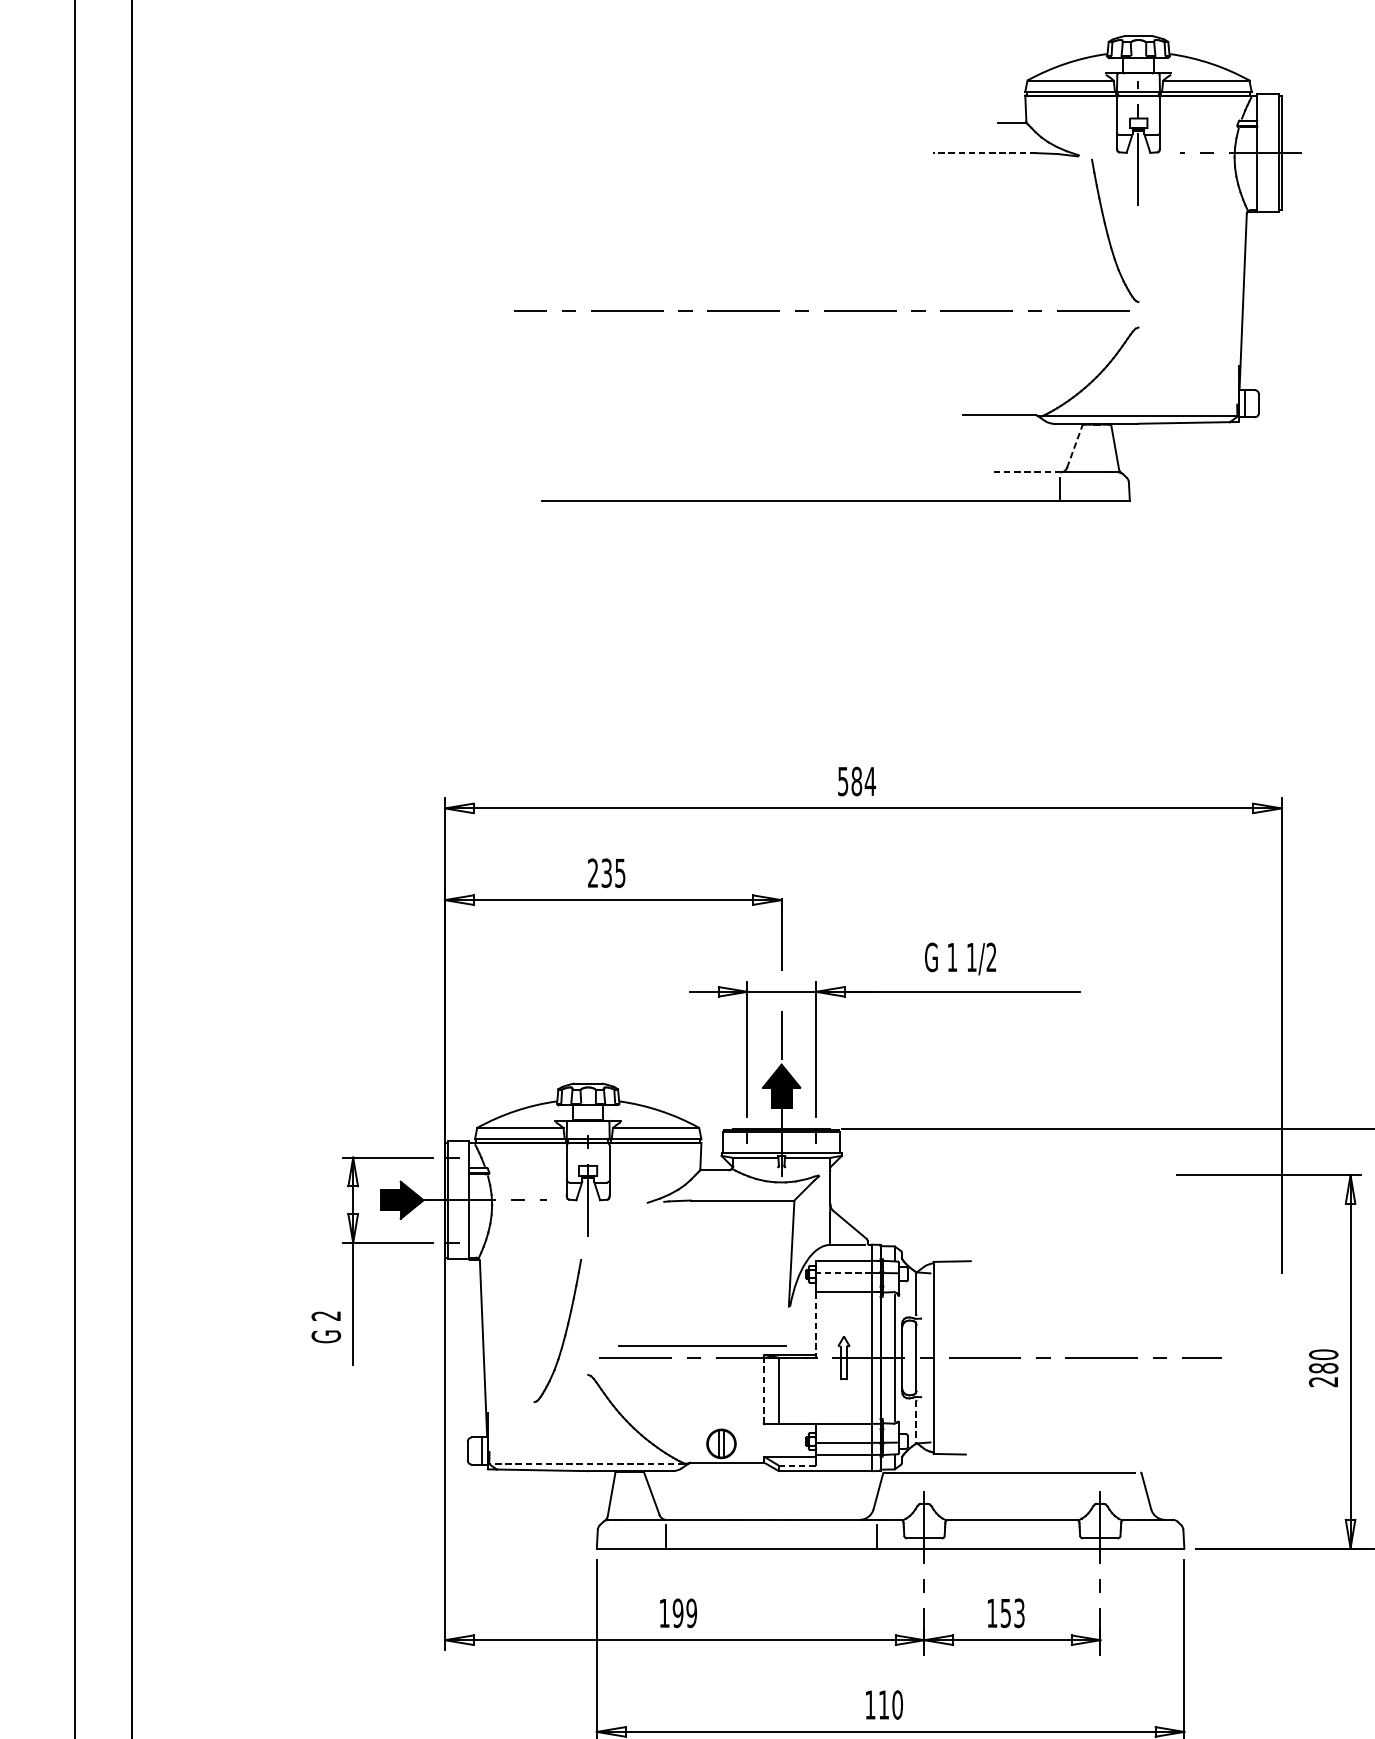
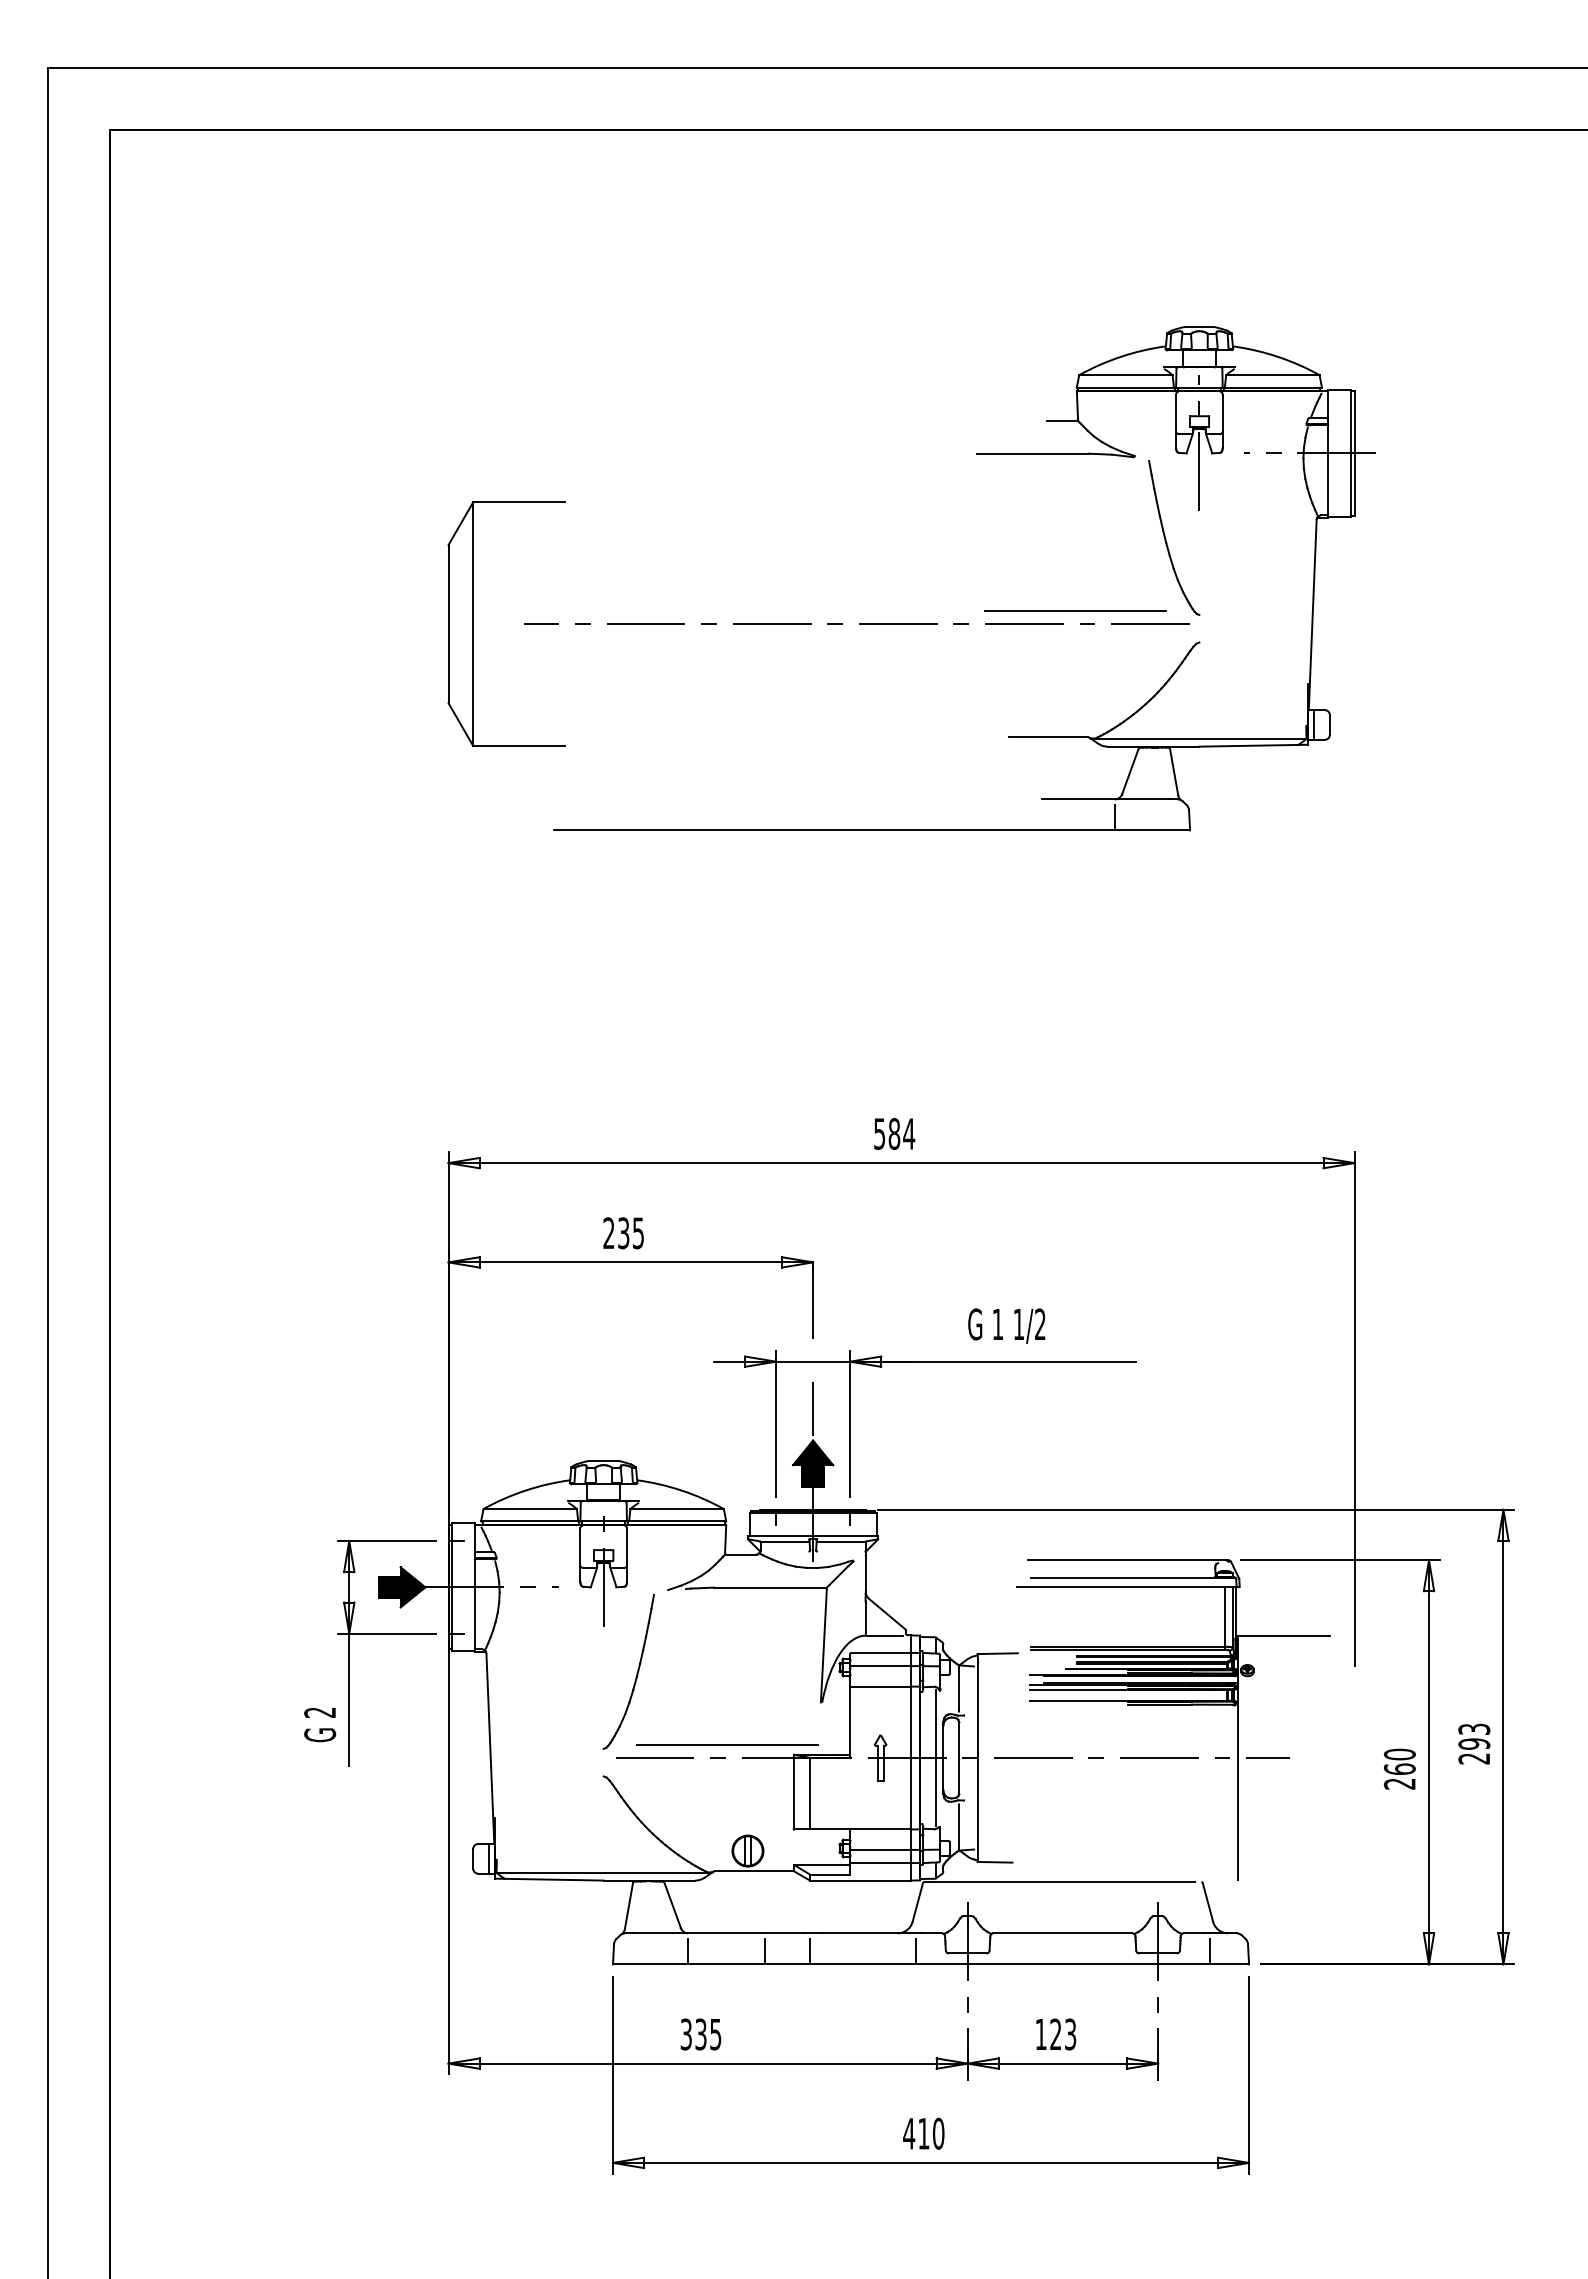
line: (984, 152) -> (1032, 453), dashed -> solid
line: (1024, 298) -> (1075, 611), added
part: (467, 309) -> (473, 623), added
line: (1074, 446) -> (1130, 771), dashed -> solid
line: (1027, 472) -> (1079, 799), dashed -> solid
line: (843, 1272) -> (880, 1665), dashed -> solid
part: (1114, 1309) -> (1173, 1705), added
line: (816, 1325) -> (850, 1722), dashed -> solid
part: (564, 1332) -> (636, 1673), moved
text: (1323, 1367) -> (1399, 1768), 280 -> 260
line: (763, 1388) -> (793, 1791), dashed -> solid
line: (915, 1422) -> (958, 1827), dashed -> solid
line: (587, 1463) -> (602, 1872), dashed -> solid
line: (796, 1465) -> (829, 1874), dashed -> solid
line: (736, 1536) -> (764, 1951), added
line: (779, 1536) -> (810, 1951), added
line: (1147, 1536) -> (1209, 1951), added
text: (677, 1613) -> (700, 2034), 199 -> 335
text: (1005, 1613) -> (1055, 2034), 153 -> 123
text: (870, 1704) -> (909, 2133), 110 -> 410

